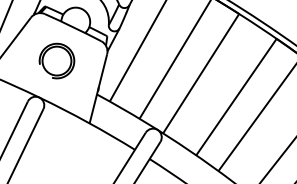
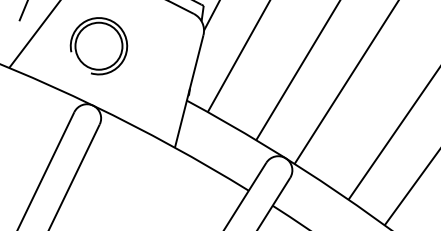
part: (56, 60) -> (98, 45), moved

